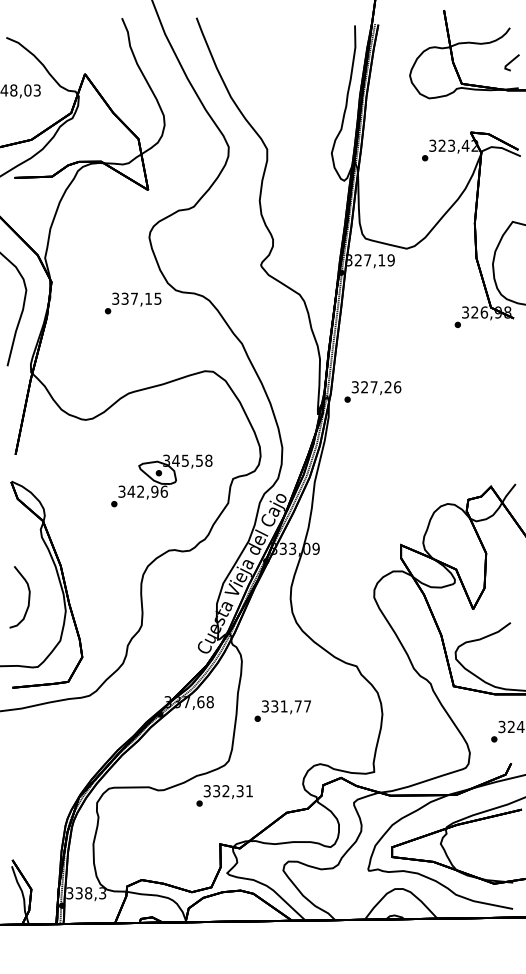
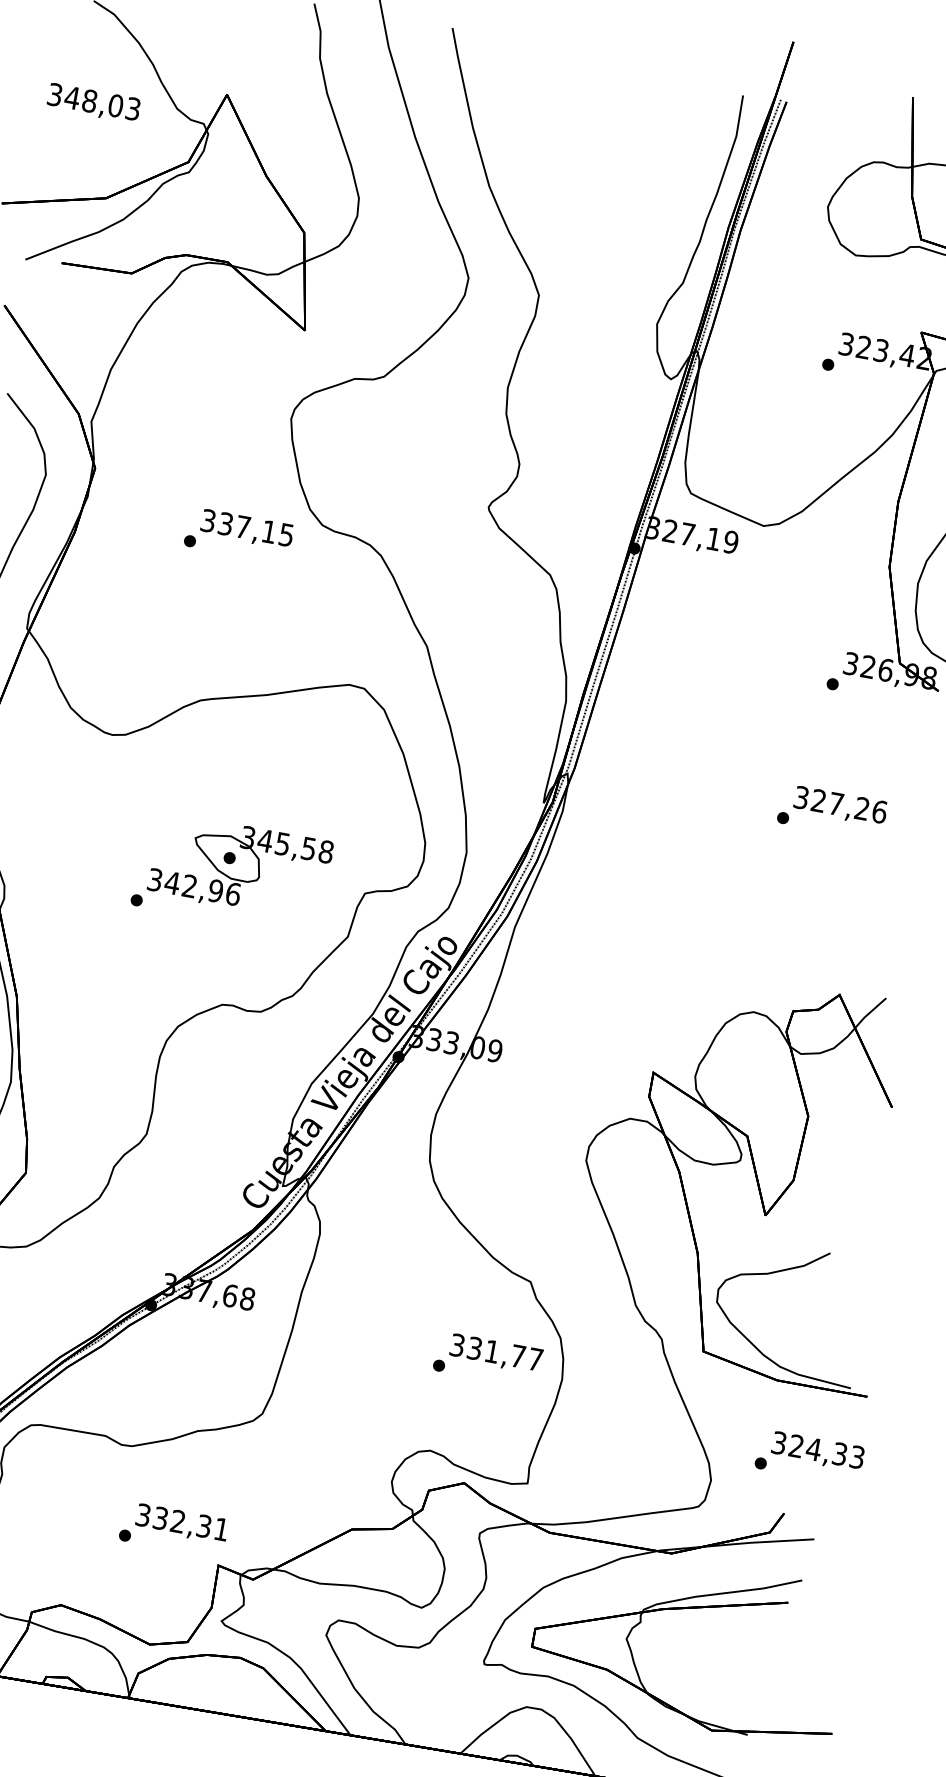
text: (372, 391) -> (831, 811), moved
text: (282, 710) -> (487, 1358), moved
text: (224, 795) -> (173, 1529), moved

